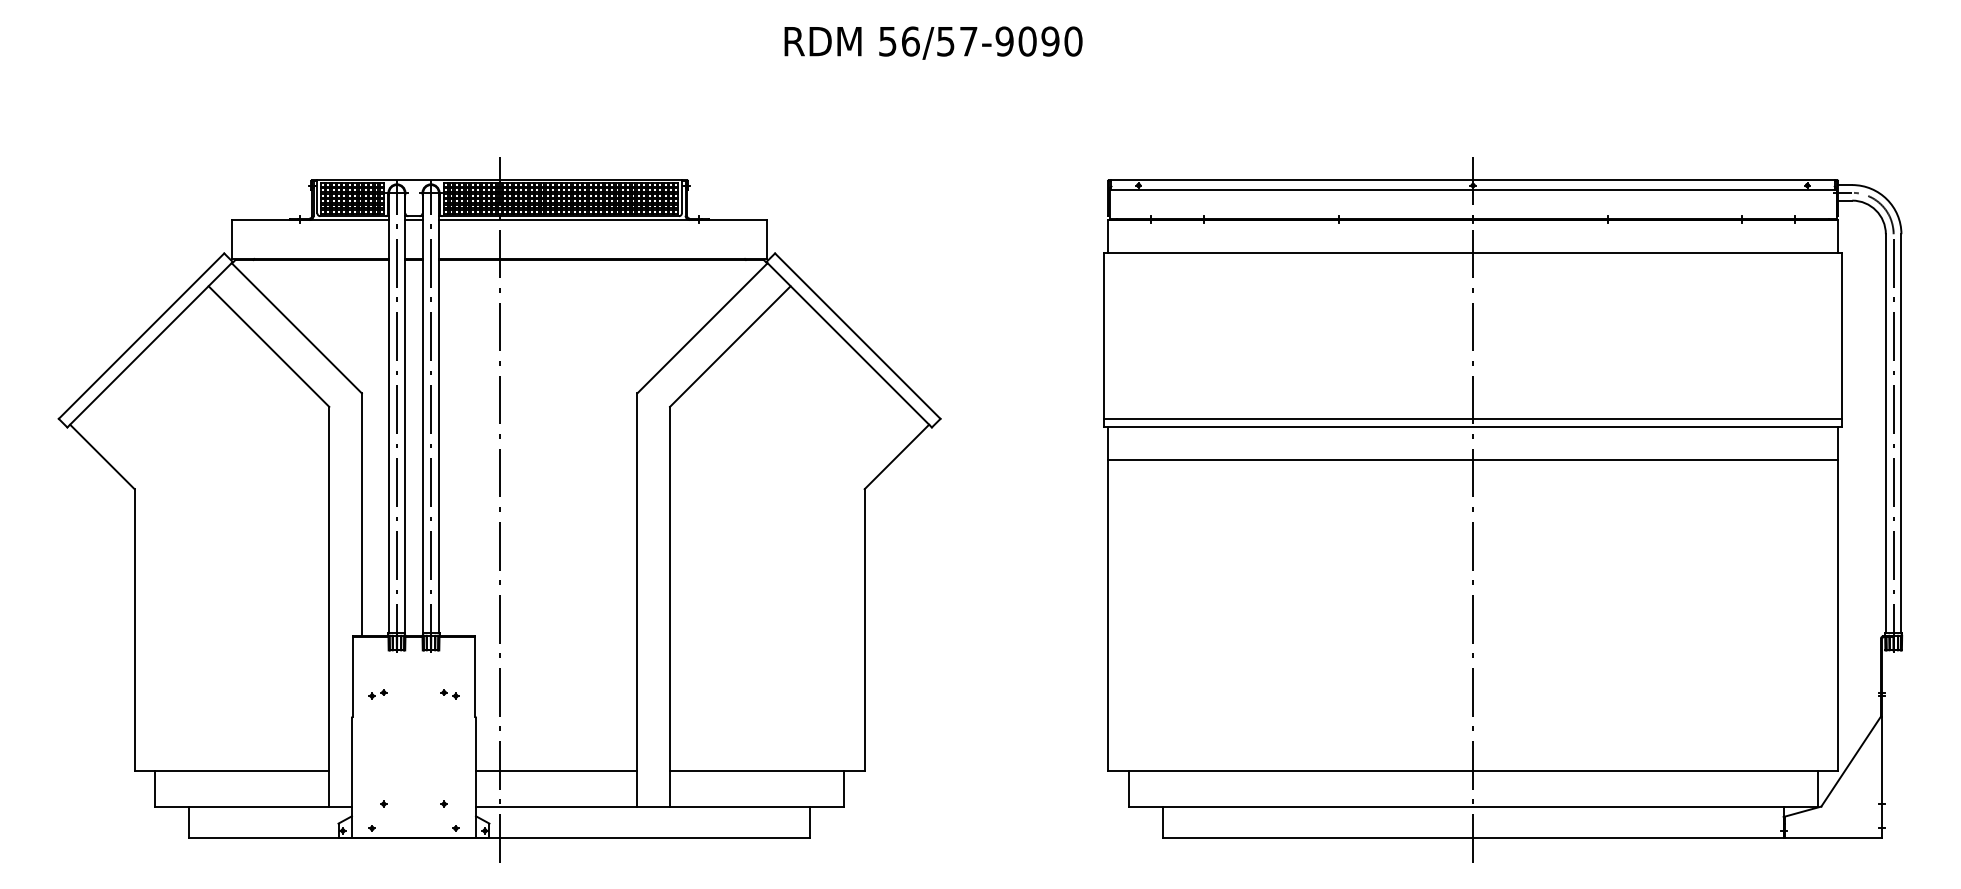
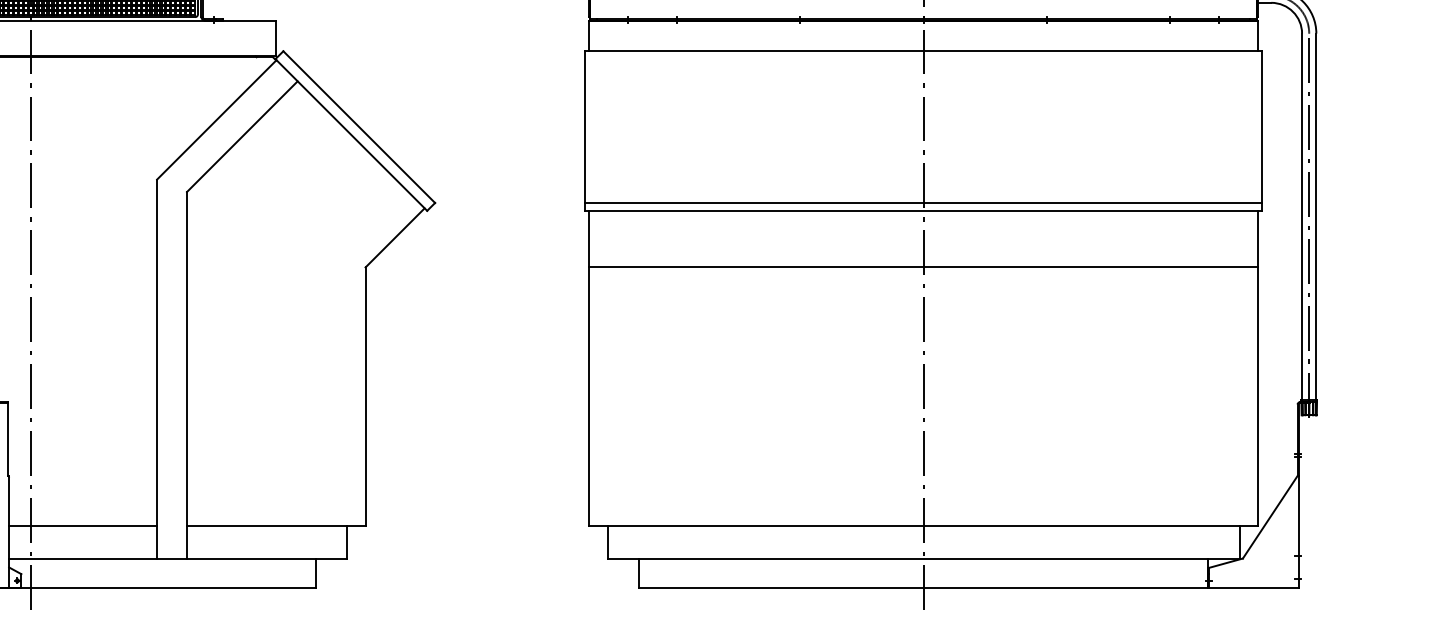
line: (1473, 460) -> (923, 267), moved

